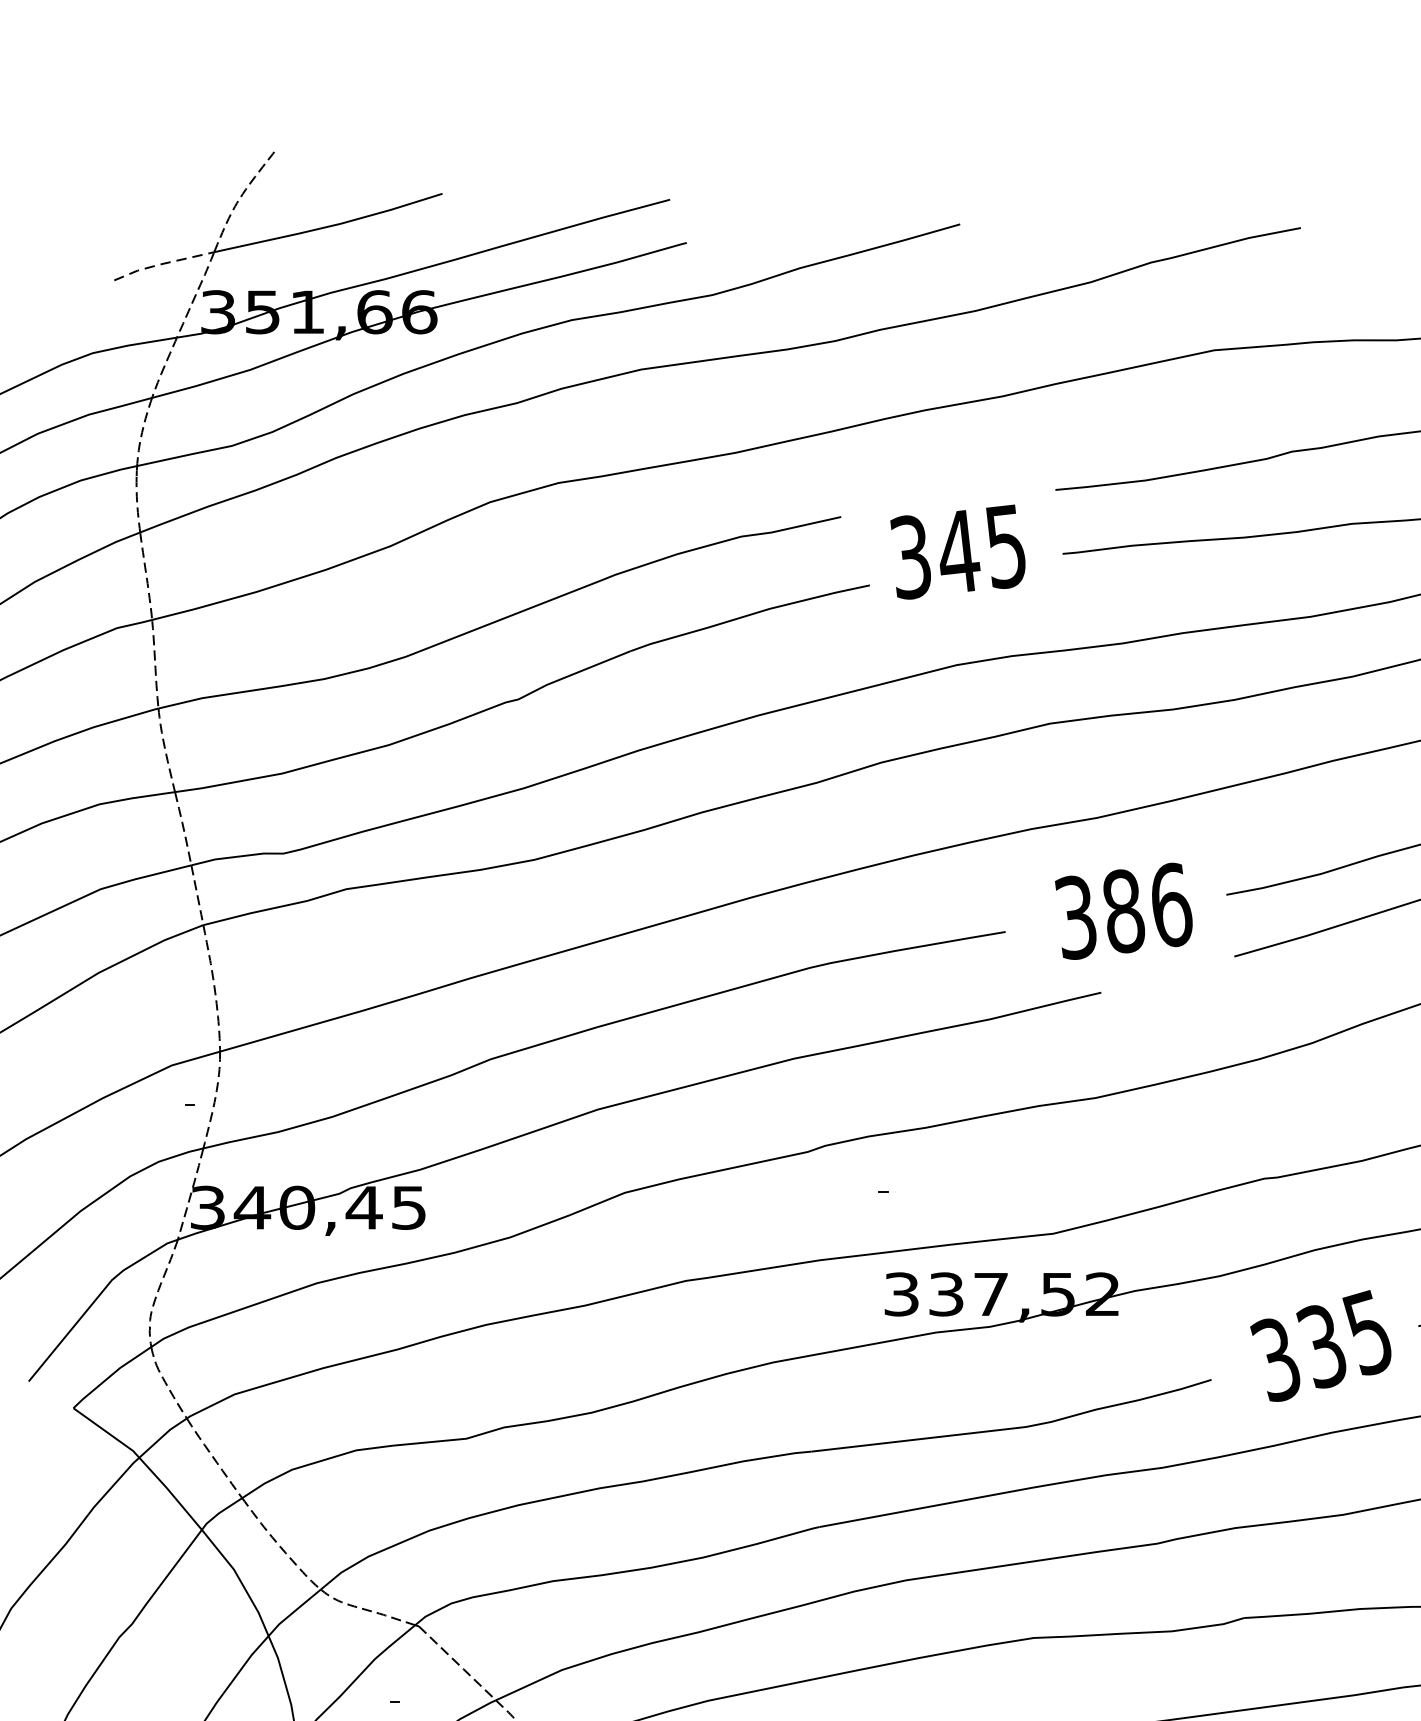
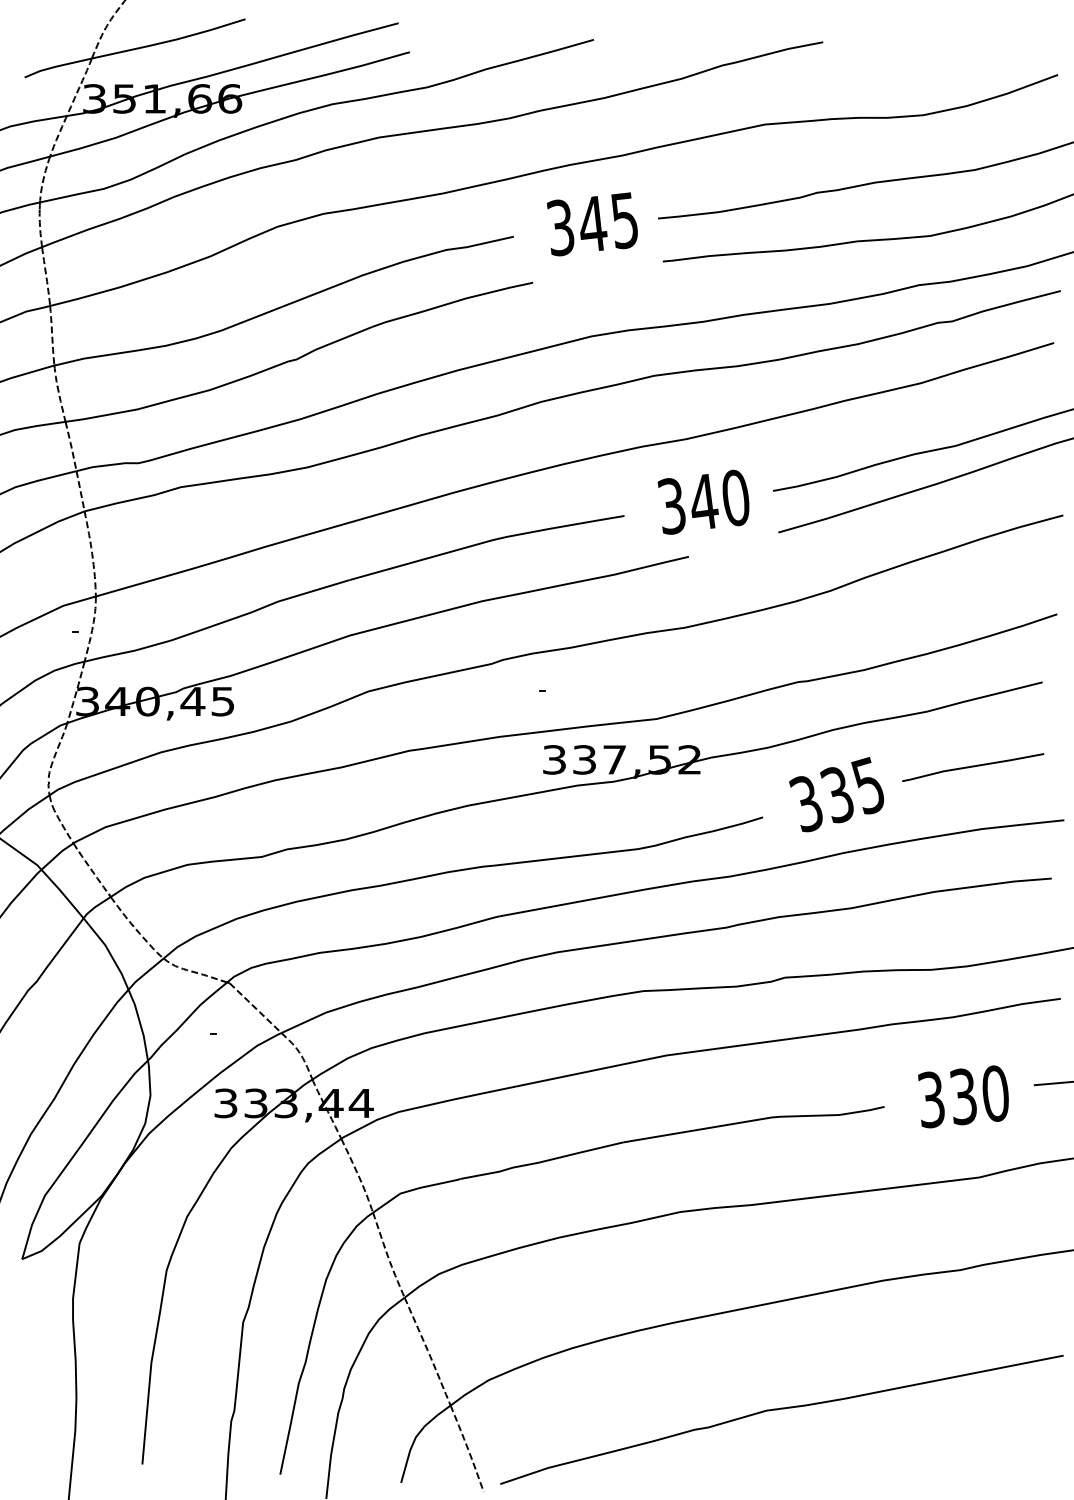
line: (160, 264) -> (55, 66), dashed -> solid
text: (958, 552) -> (592, 224), moved
text: (1148, 907) -> (720, 499), 386 -> 340

